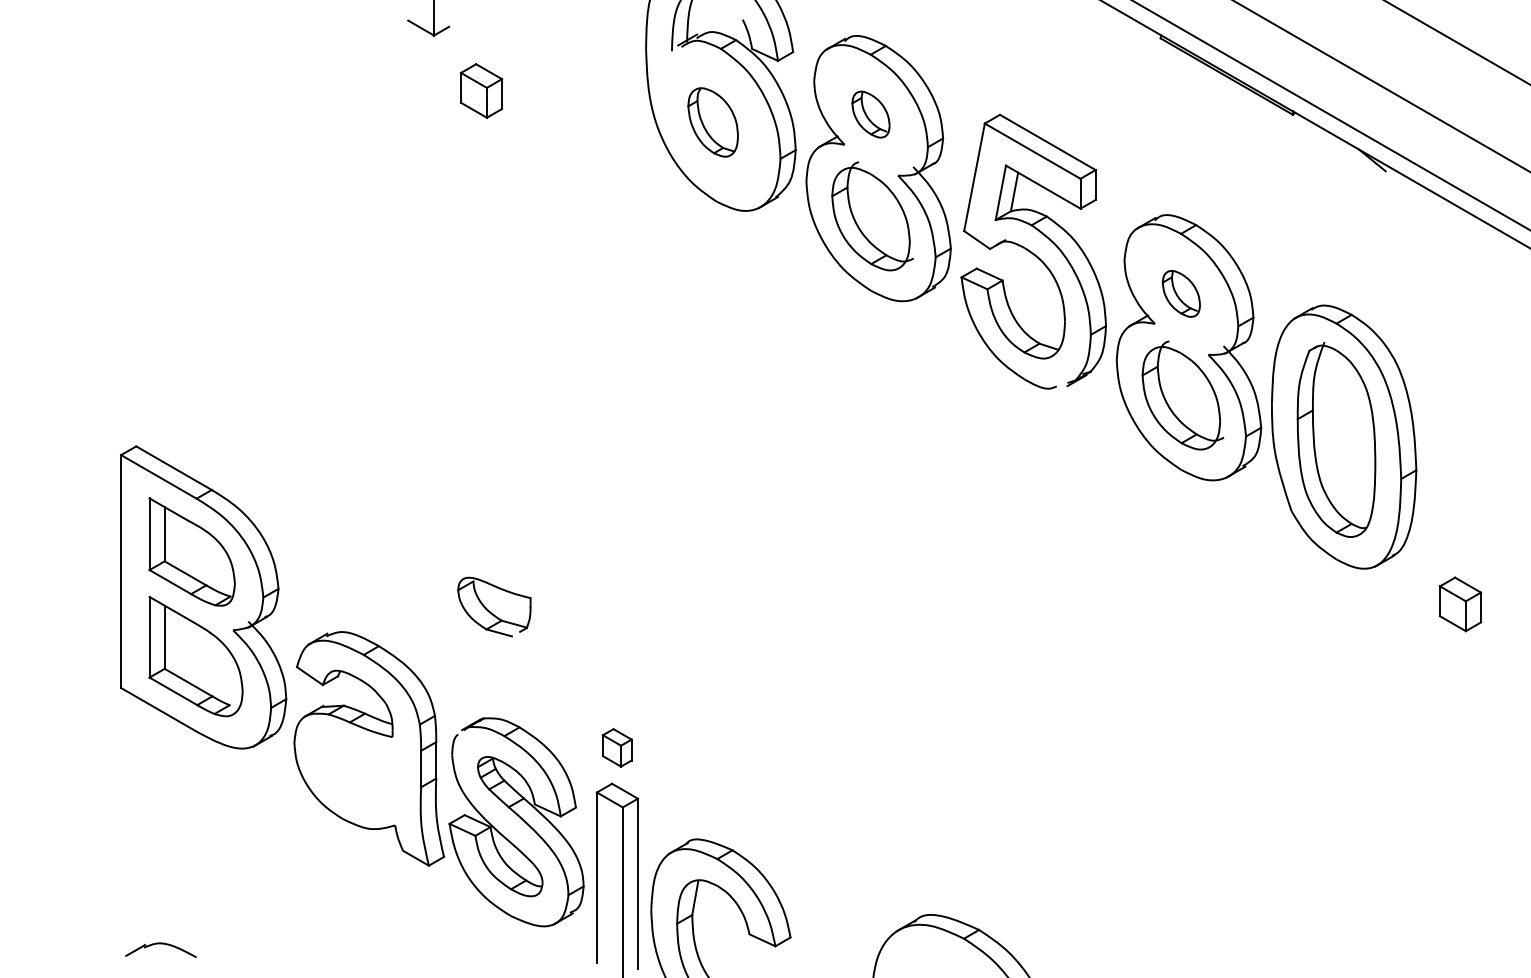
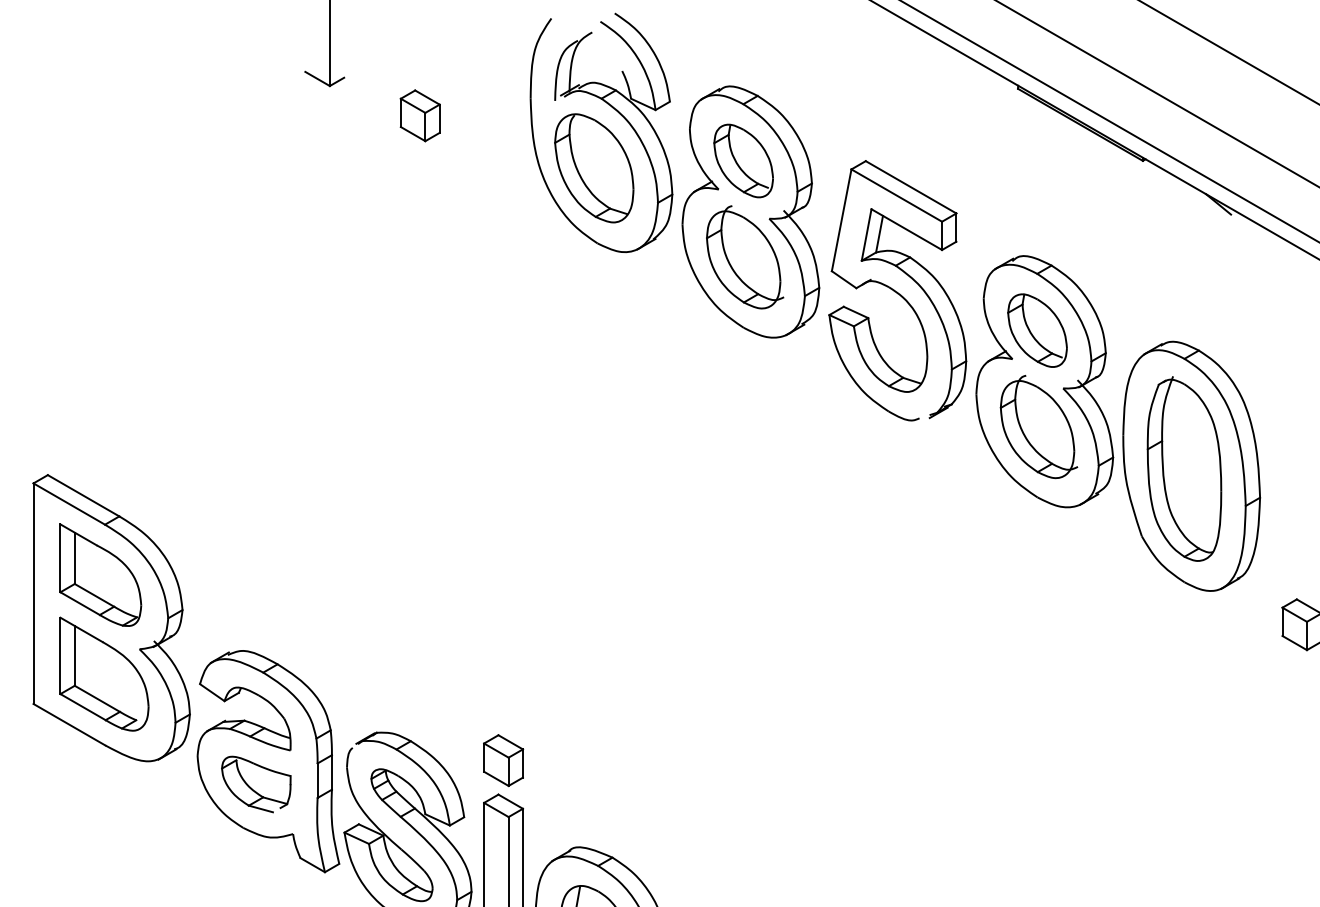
part: (481, 90) -> (420, 115), moved
part: (870, 114) -> (743, 160), size x1.67
part: (712, 122) -> (593, 168), size x1.67
part: (1181, 293) -> (1037, 330), size x1.67
part: (494, 606) -> (256, 783), moved
part: (616, 747) -> (502, 760), size x1.43

